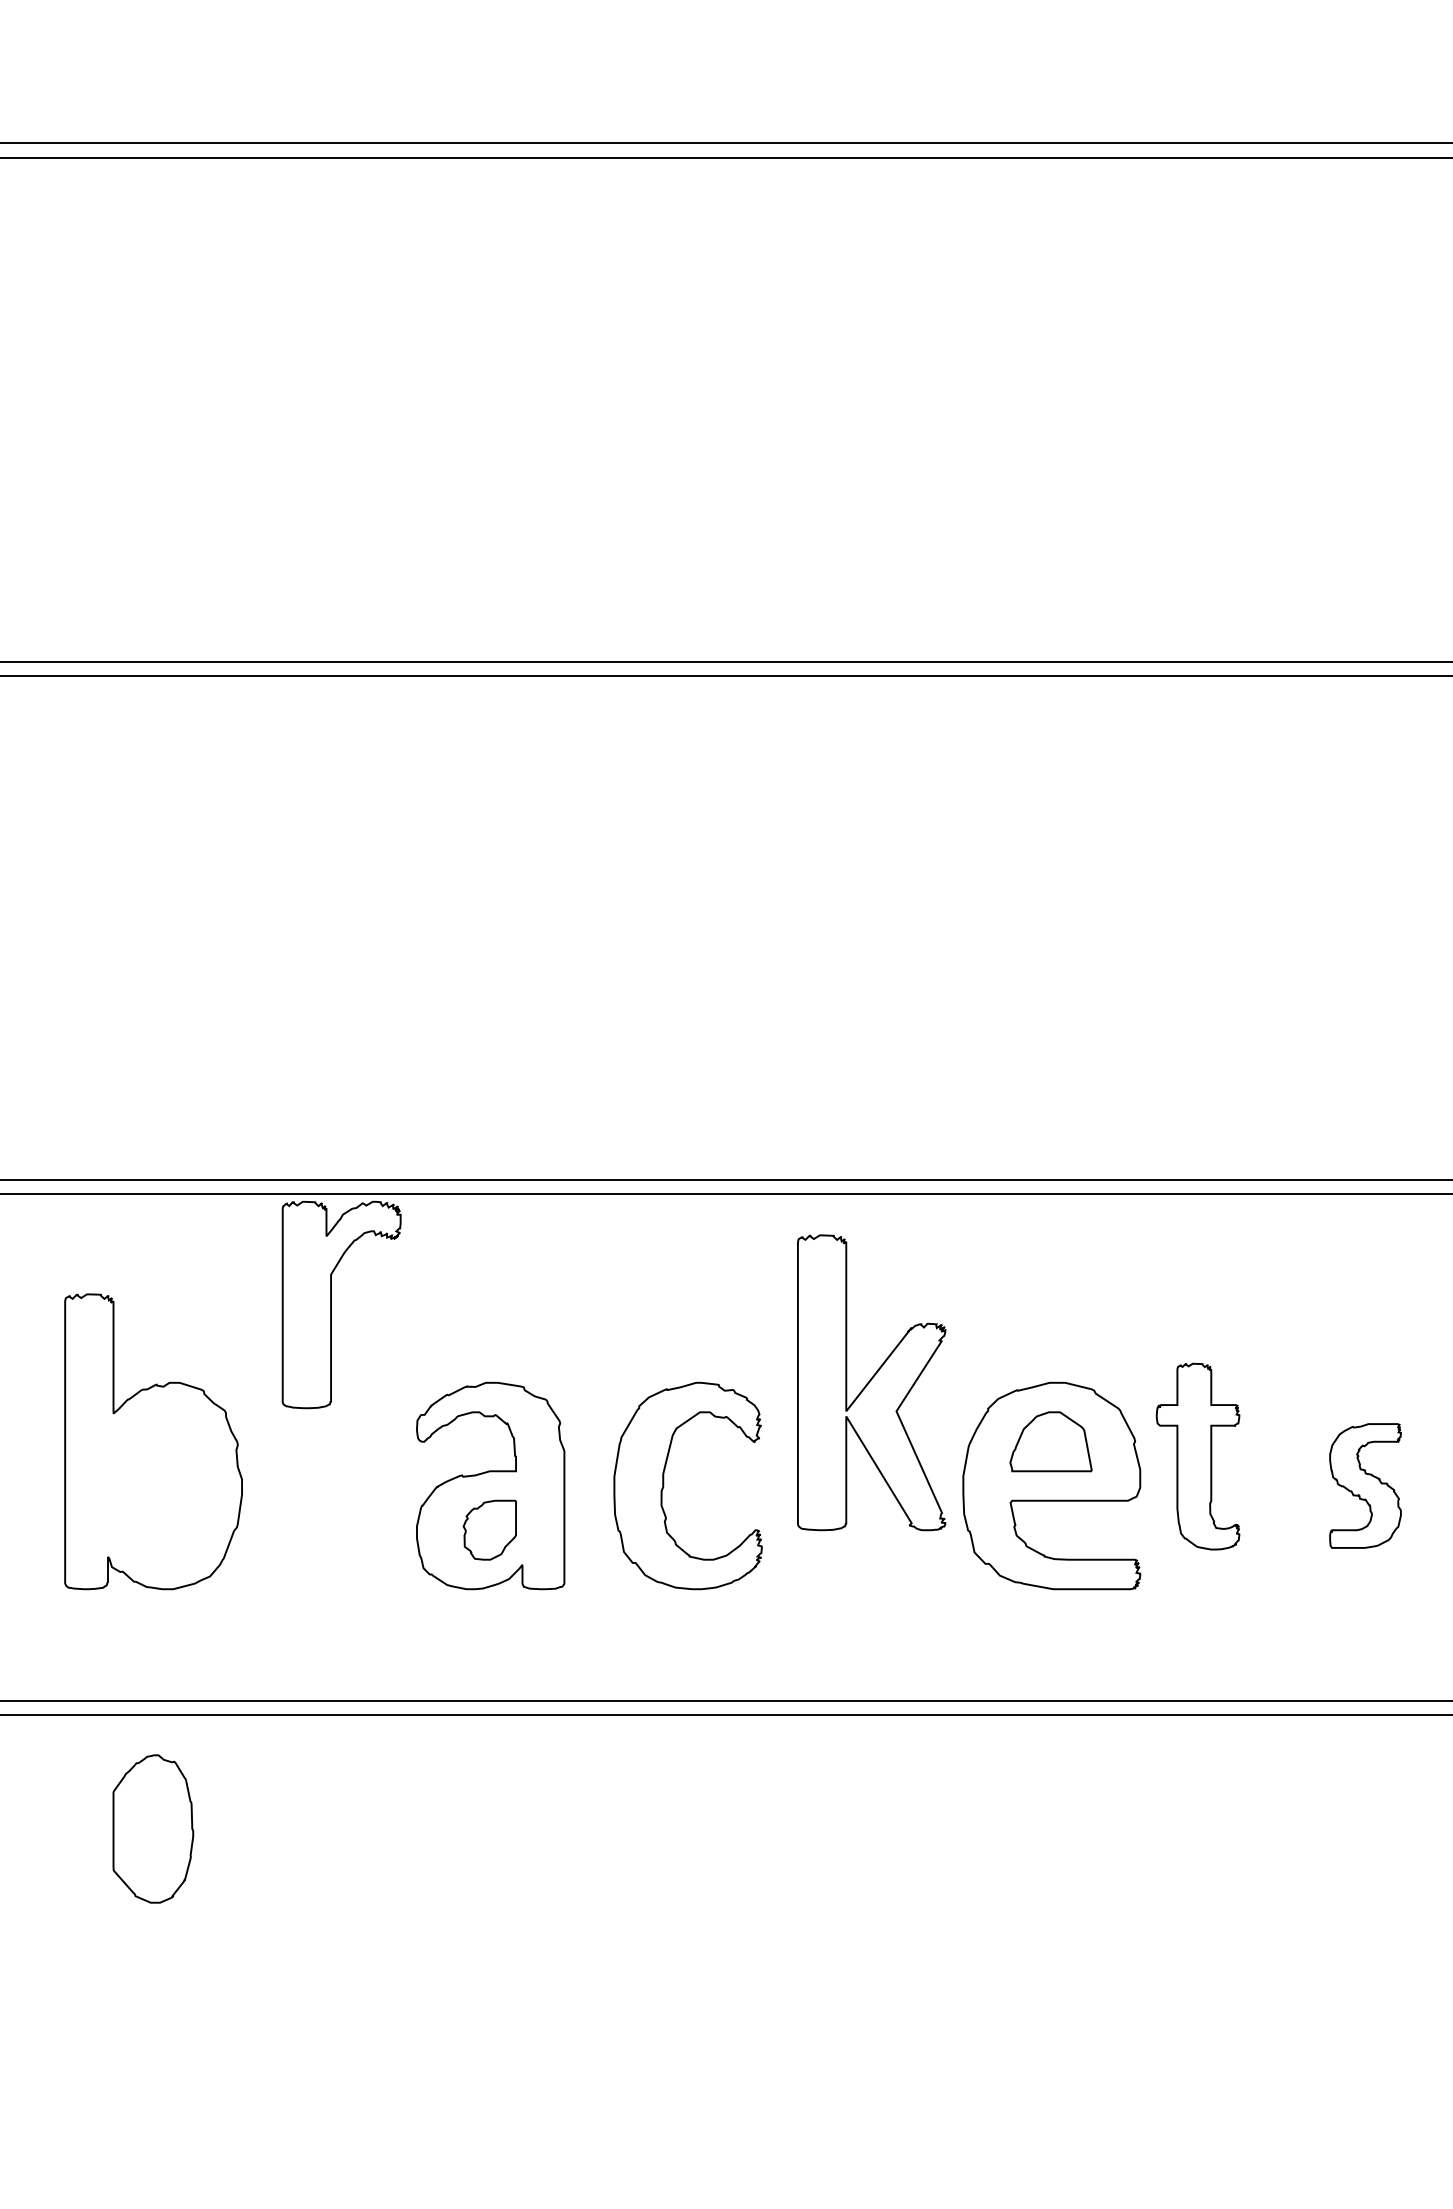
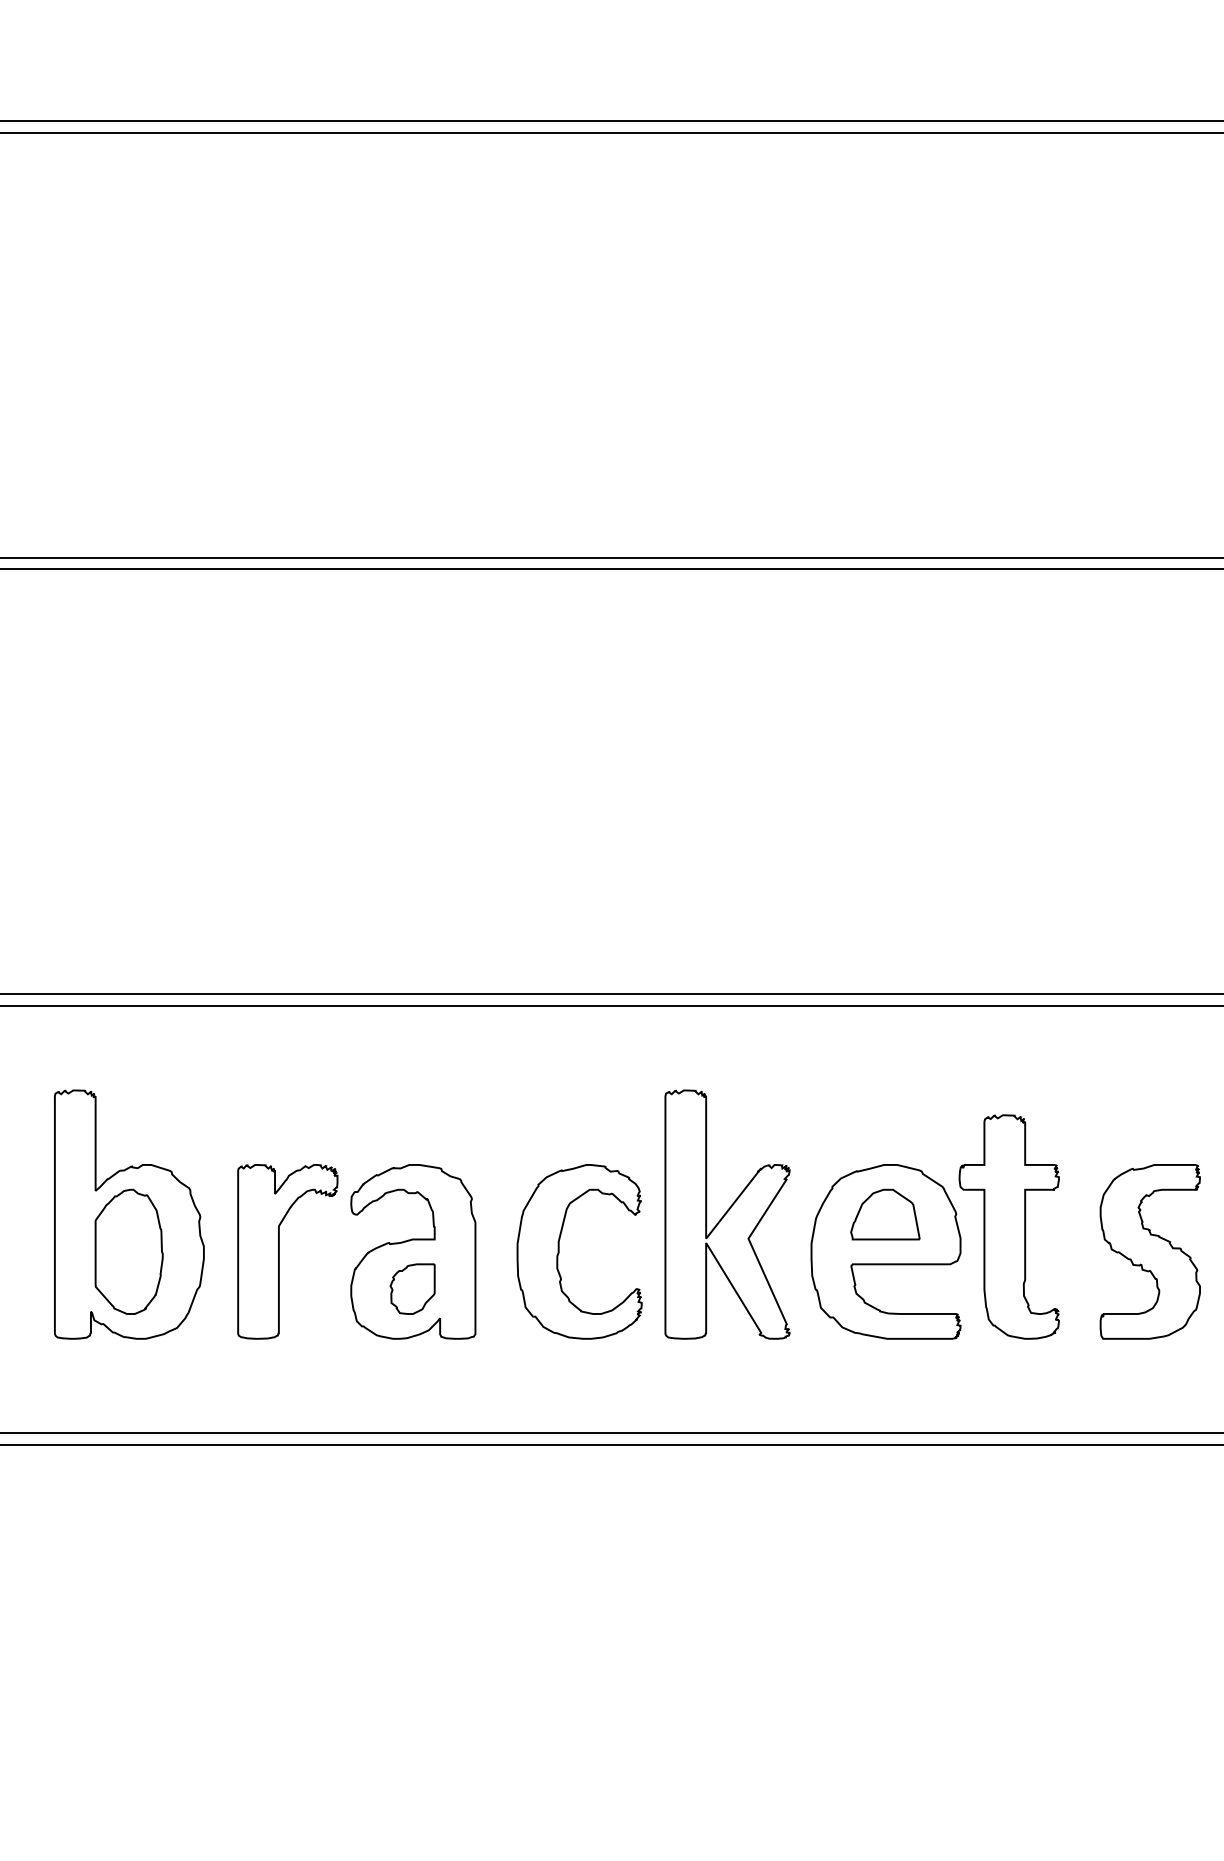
part: (331, 1304) -> (279, 1251), moved
part: (871, 1382) -> (727, 1214), moved
part: (1197, 1456) -> (1008, 1227), size x1.43
part: (1365, 1485) -> (1150, 1251), size x1.67
part: (153, 1828) -> (129, 1251), moved

